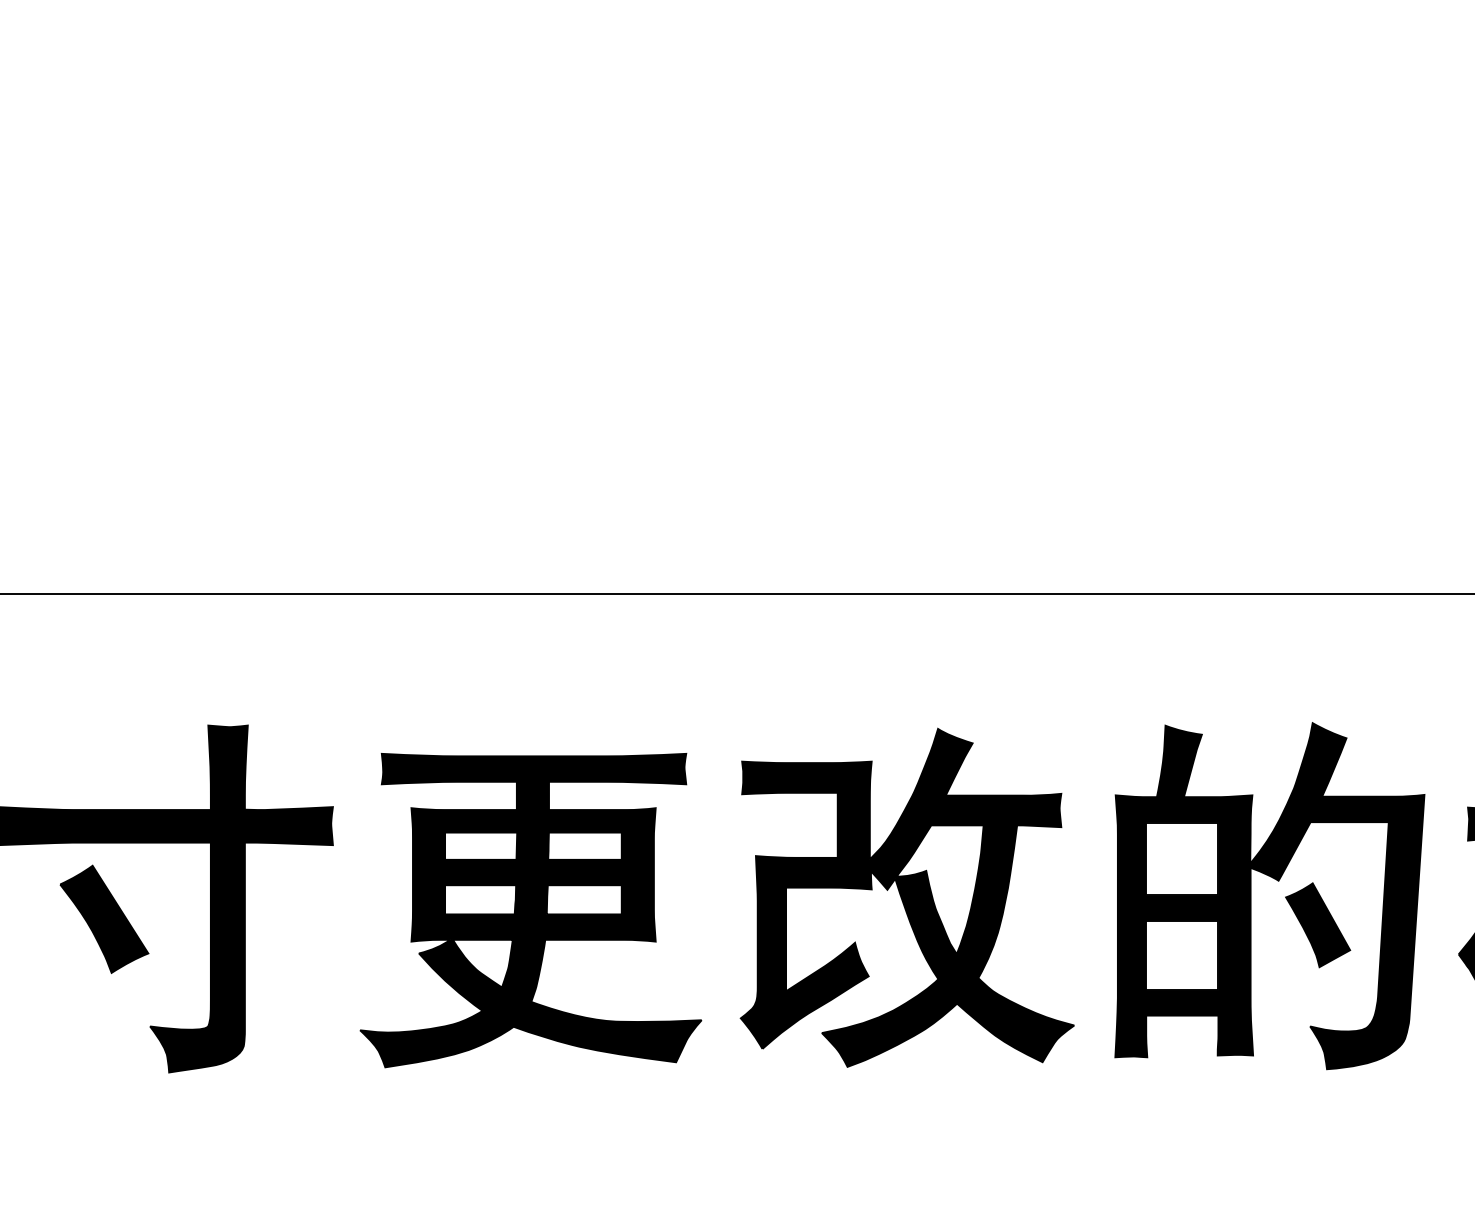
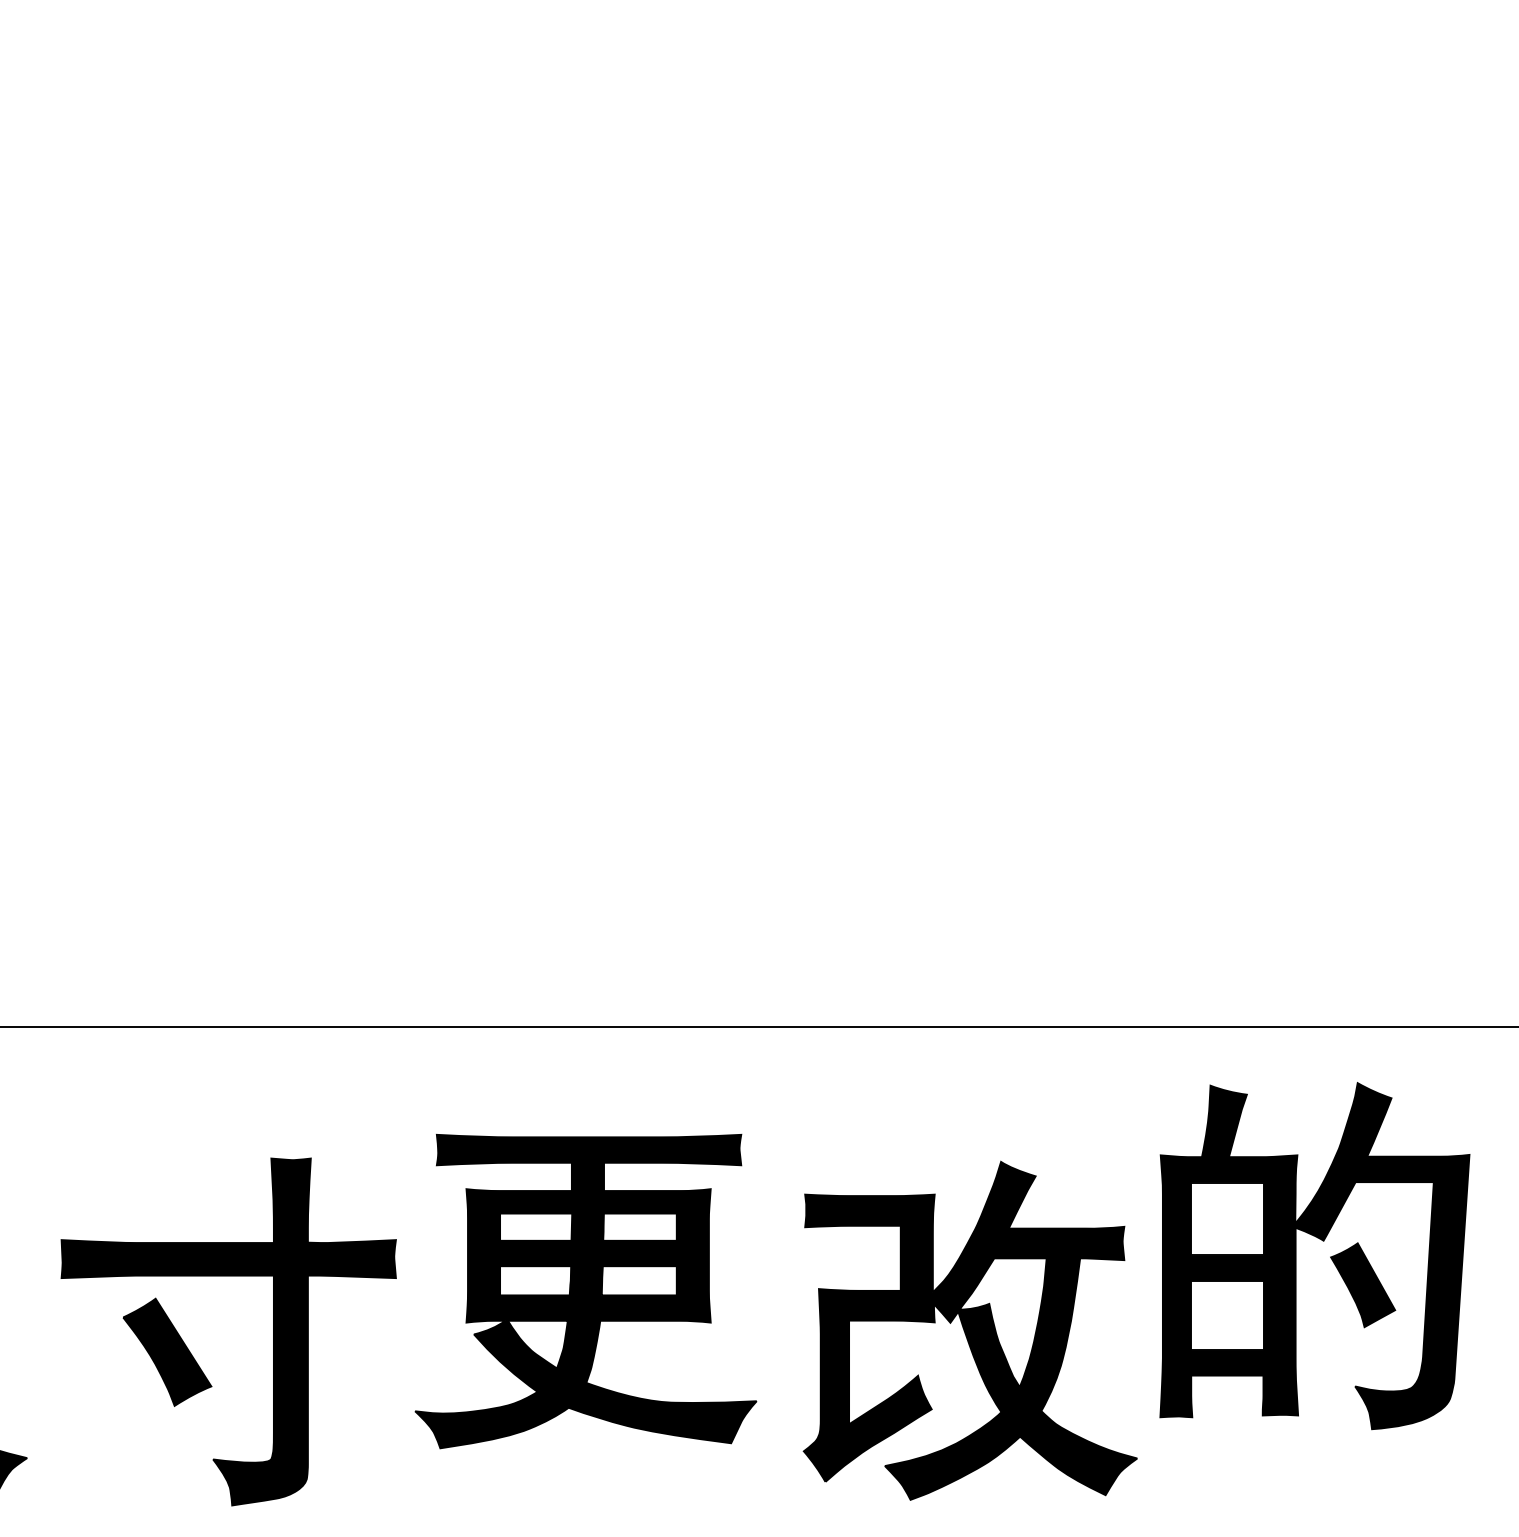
part: (1285, 896) -> (1330, 1256), moved
part: (530, 910) -> (585, 1291), moved

